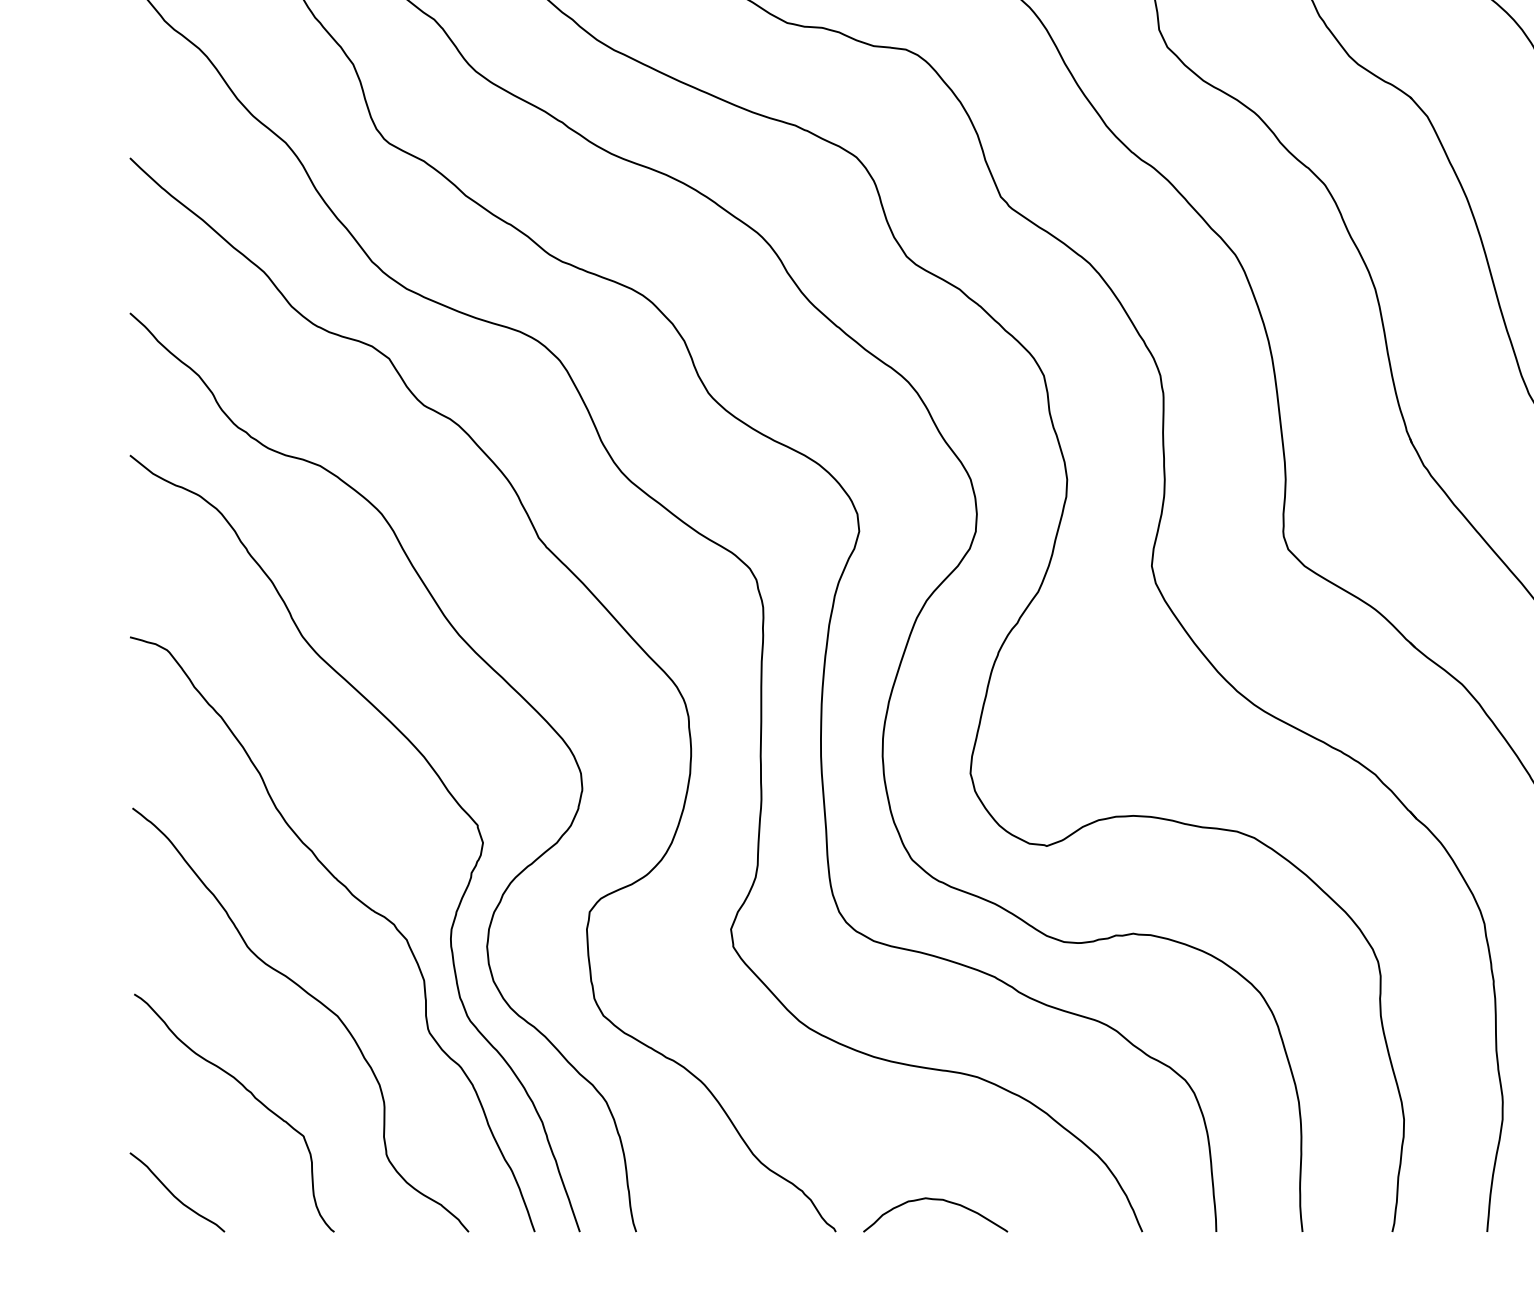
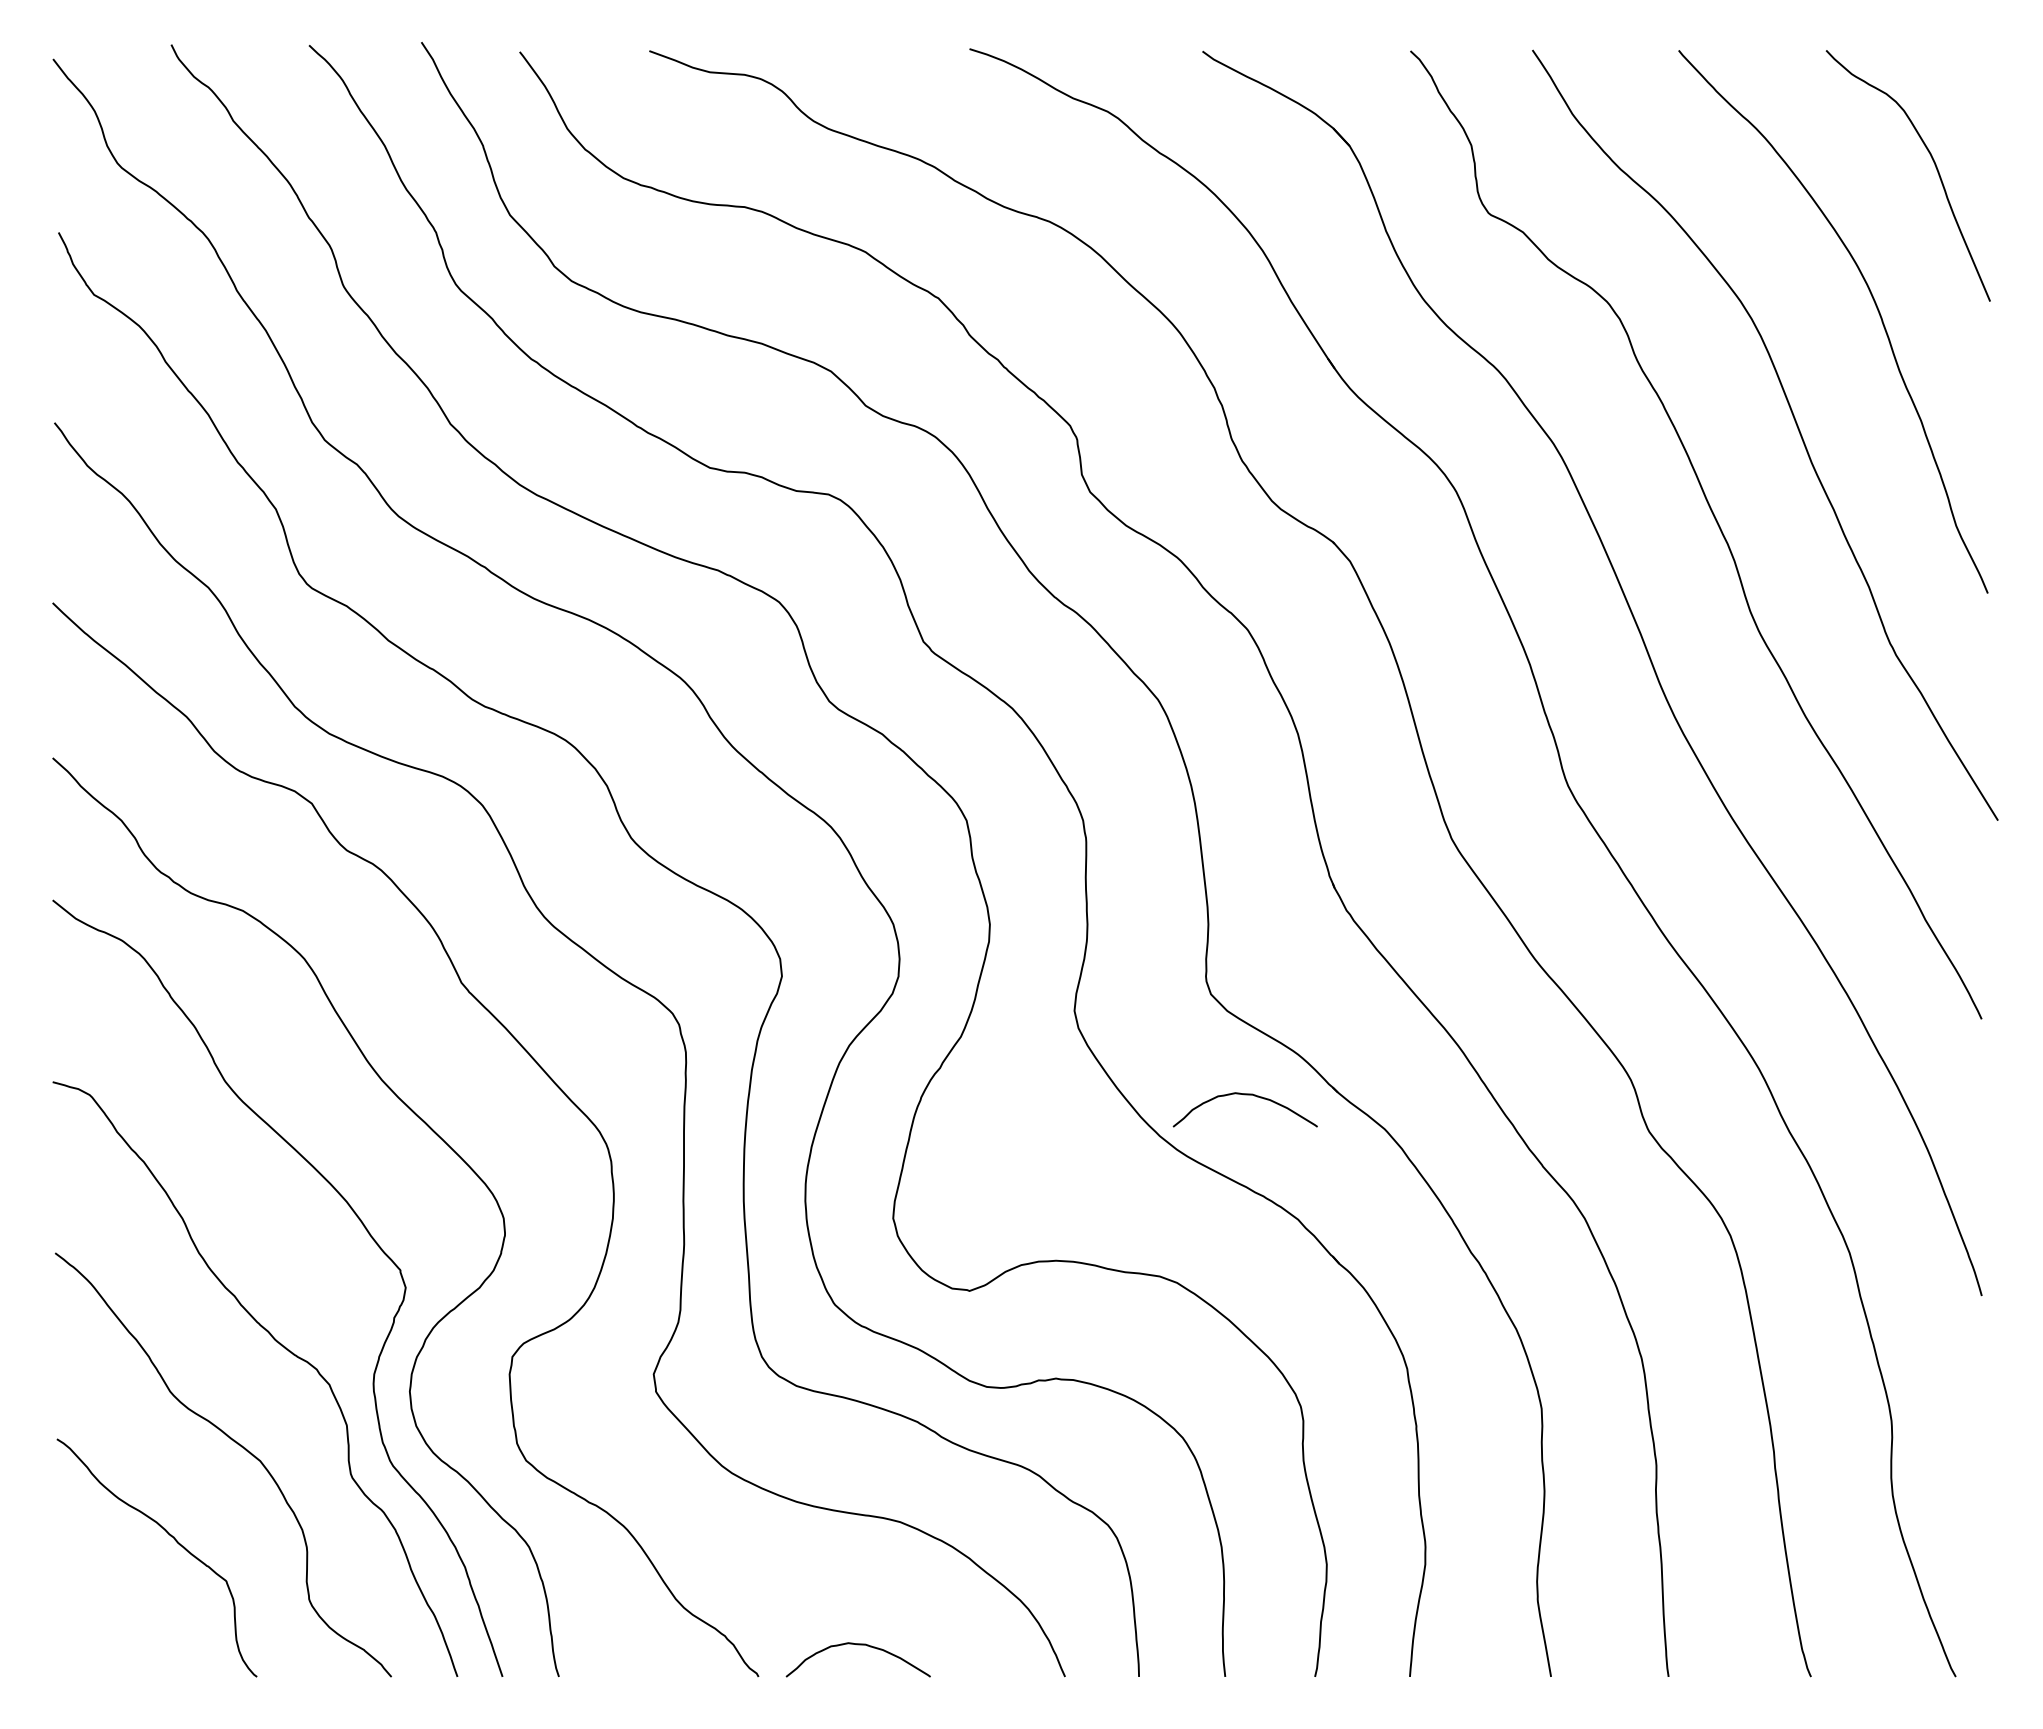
curve: (1321, 650) -> (1244, 1095), added
curve: (173, 1194) -> (96, 1639), removed

